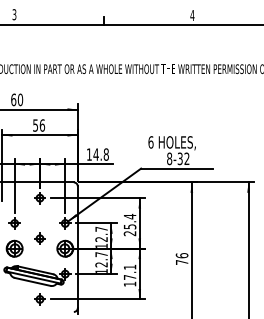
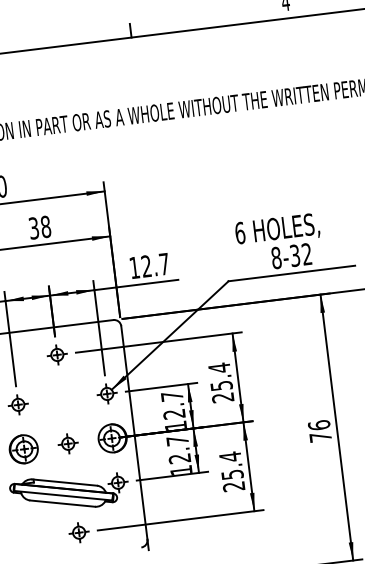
text: (39, 125) -> (40, 227), 56 -> 38
text: (100, 154) -> (154, 265), 14.8 -> 12.7
part: (39, 238) -> (67, 443), moved
text: (129, 275) -> (231, 471), 17.1 -> 25.4

